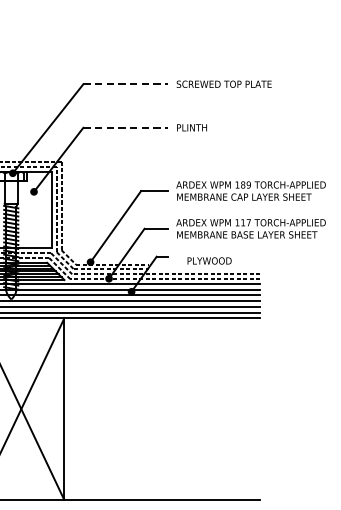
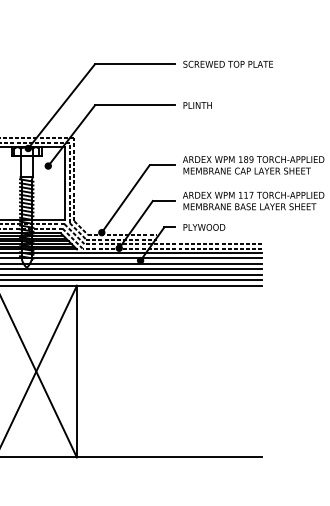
line: (126, 84) -> (135, 64), dashed -> solid
line: (126, 127) -> (135, 105), dashed -> solid
text: (209, 261) -> (204, 227), moved

